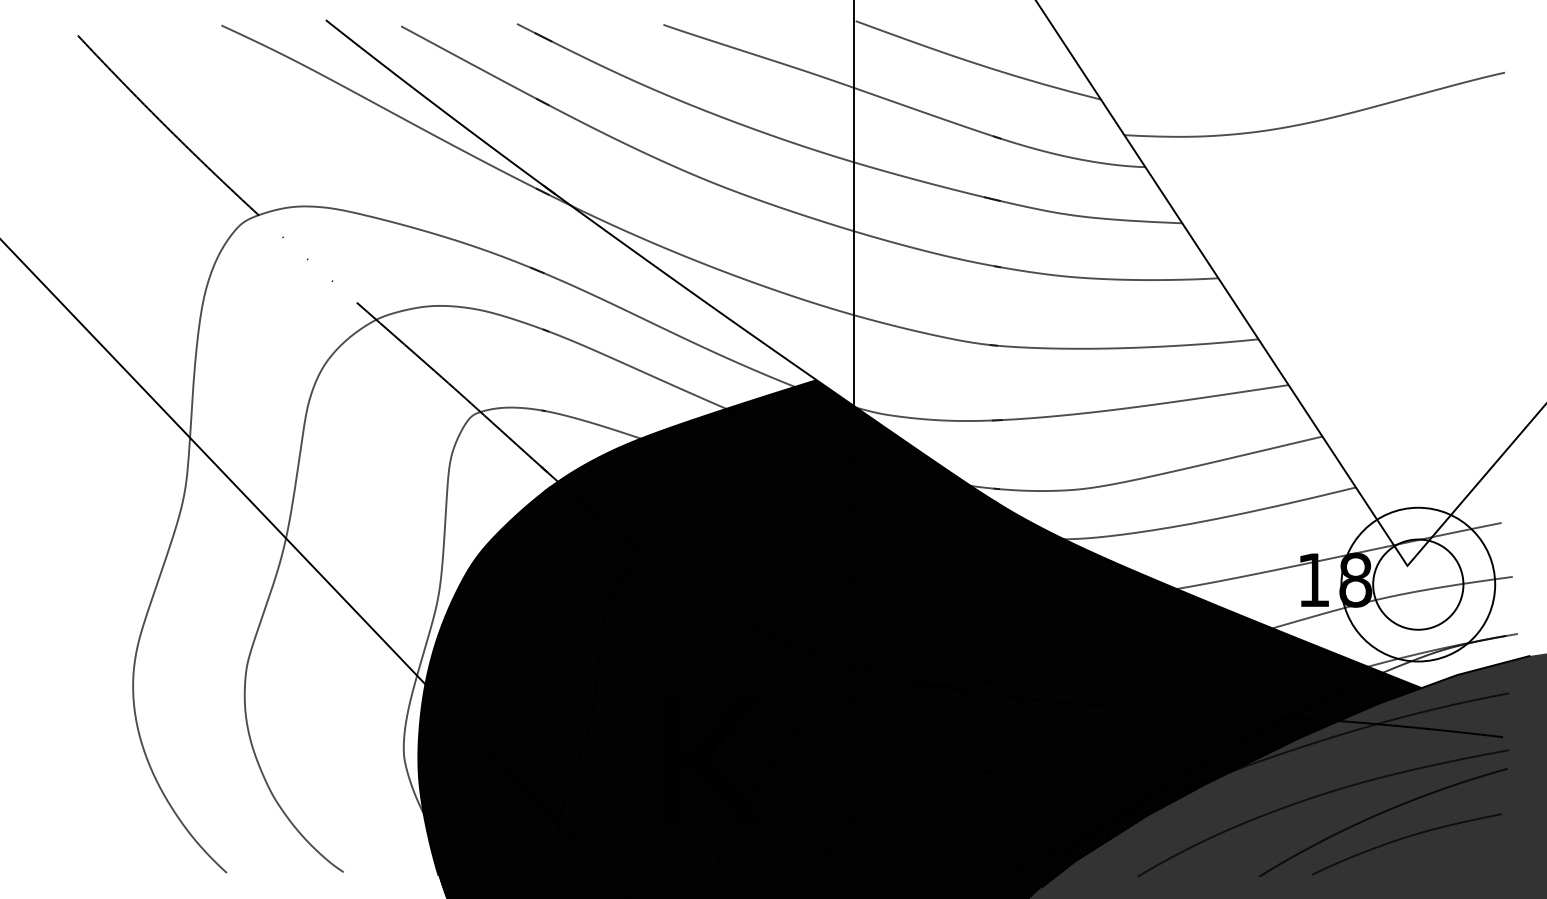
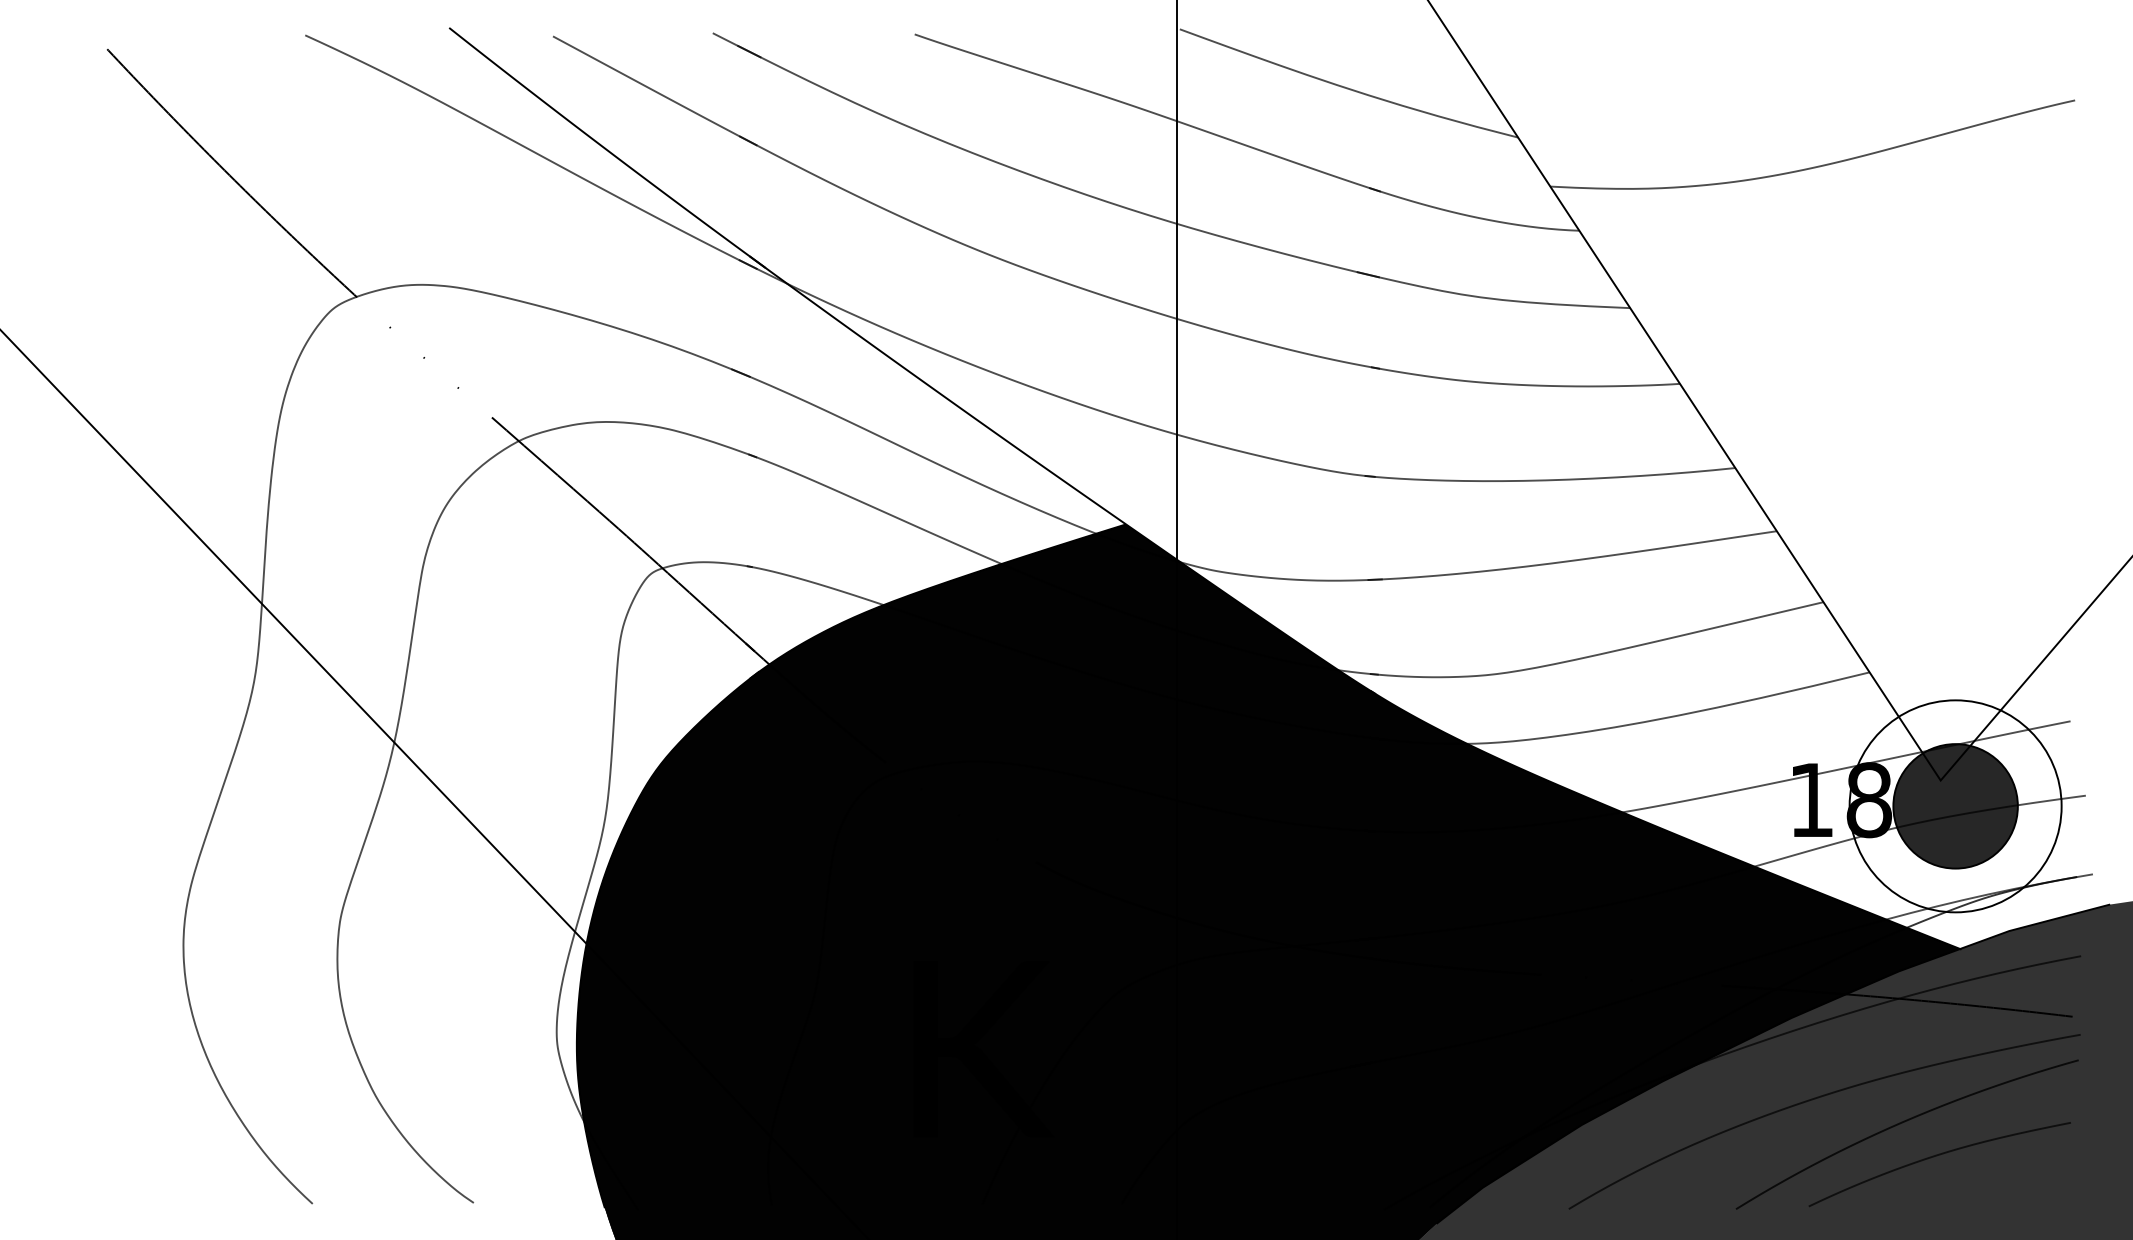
fill: (1418, 584) -> (1955, 806), added

